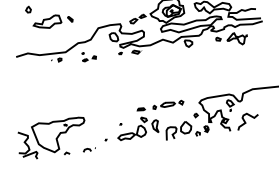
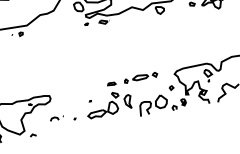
part: (88, 57) -> (52, 30), removed
part: (89, 149) -> (56, 118), moved

